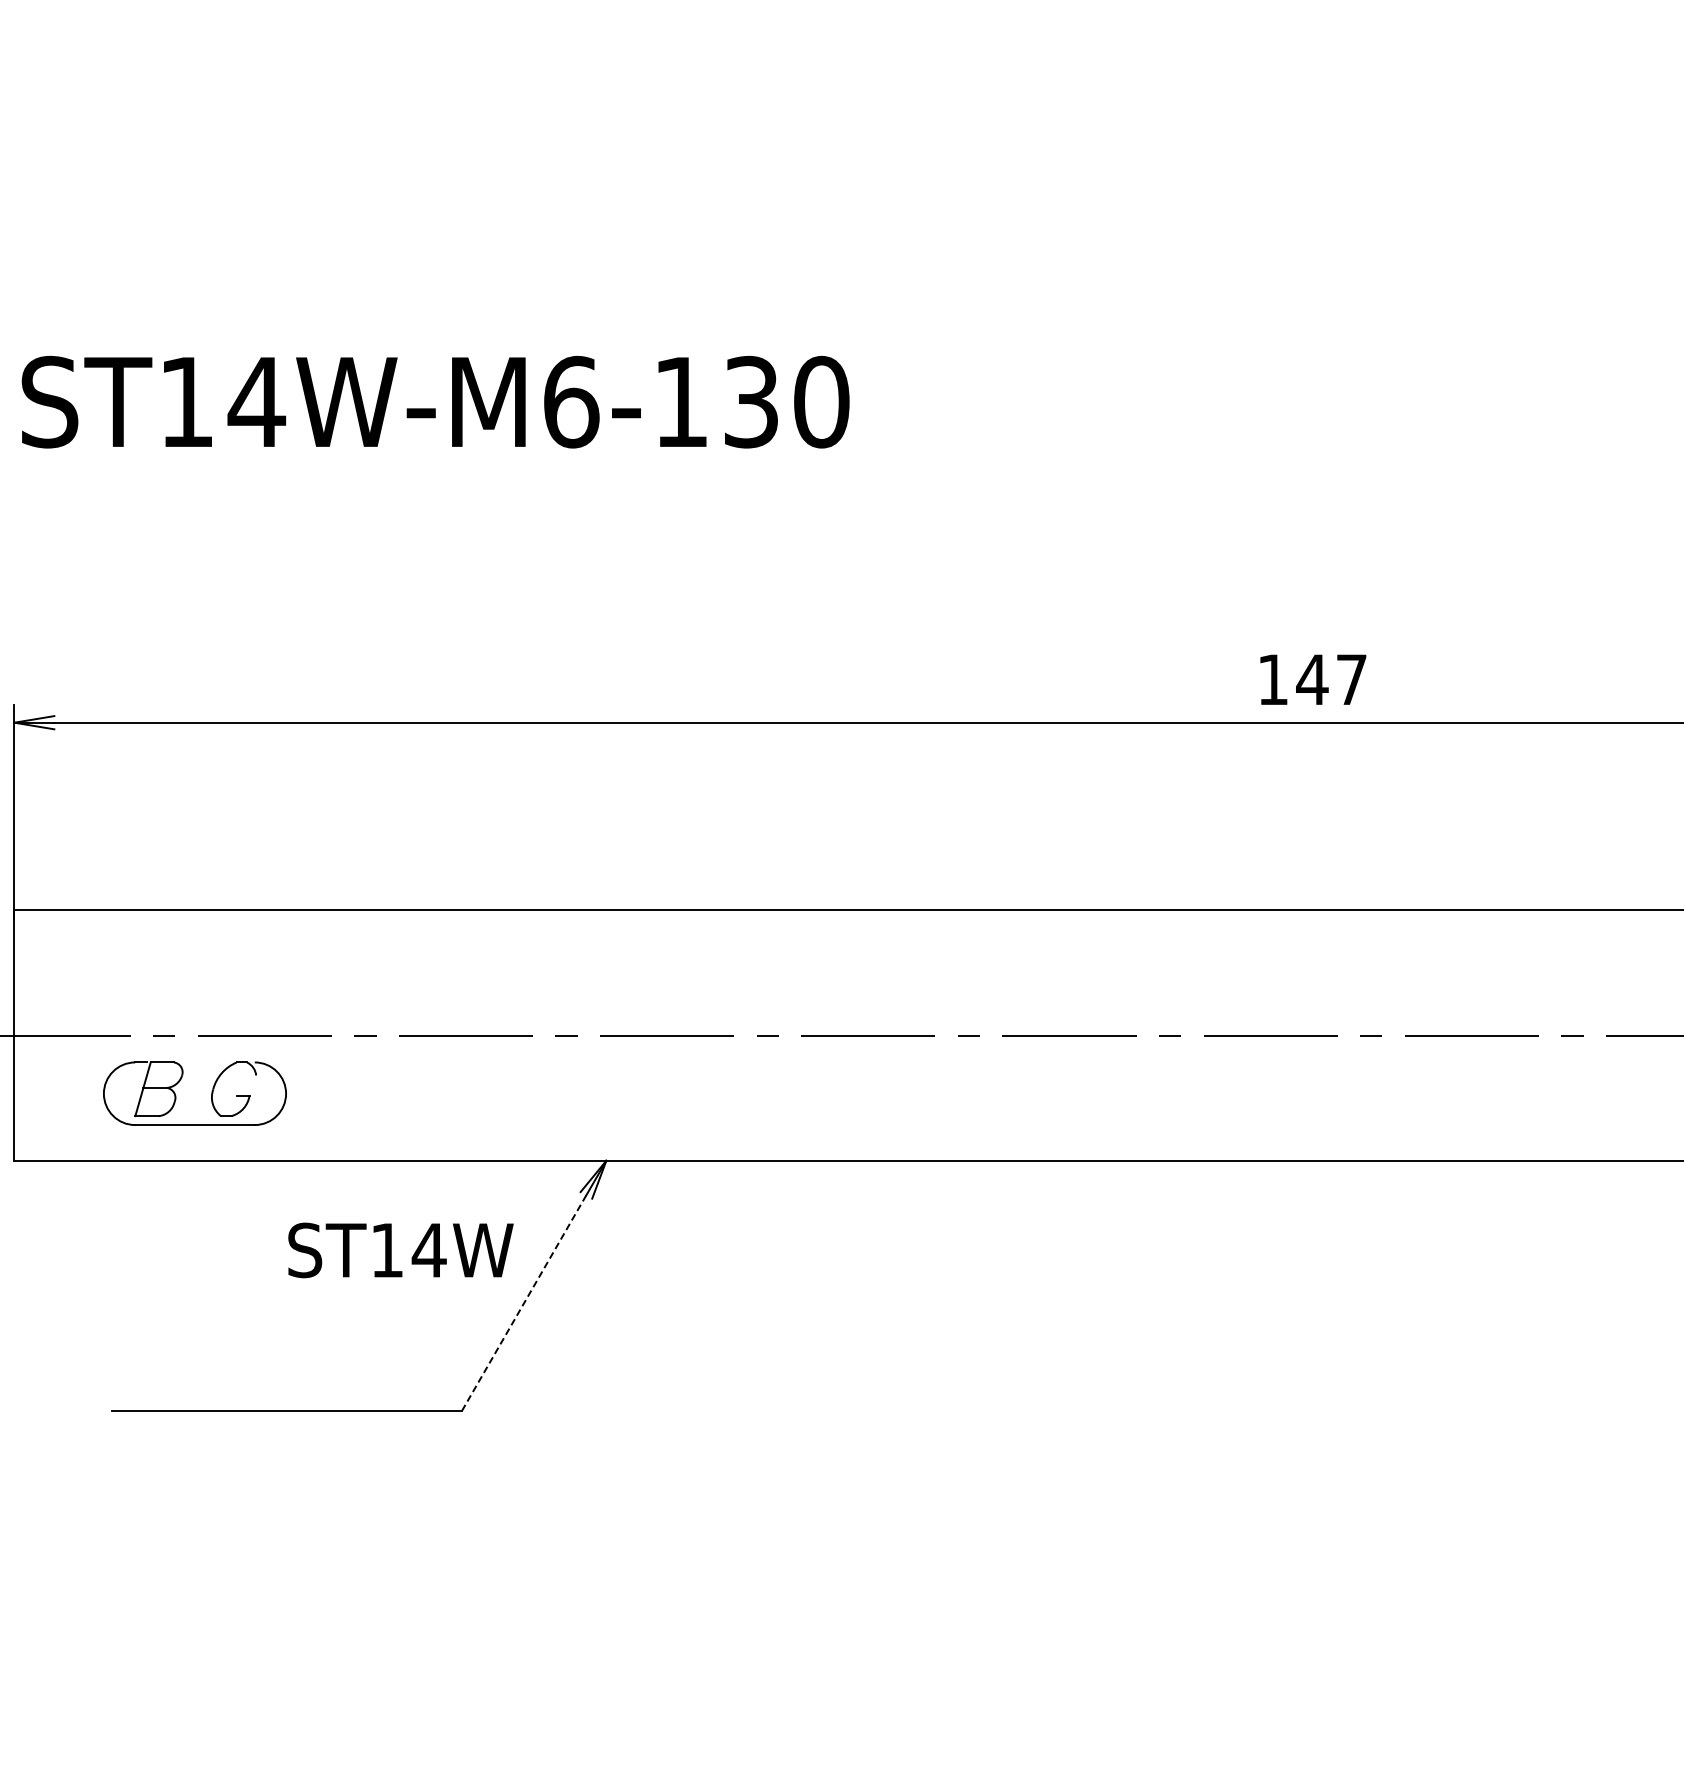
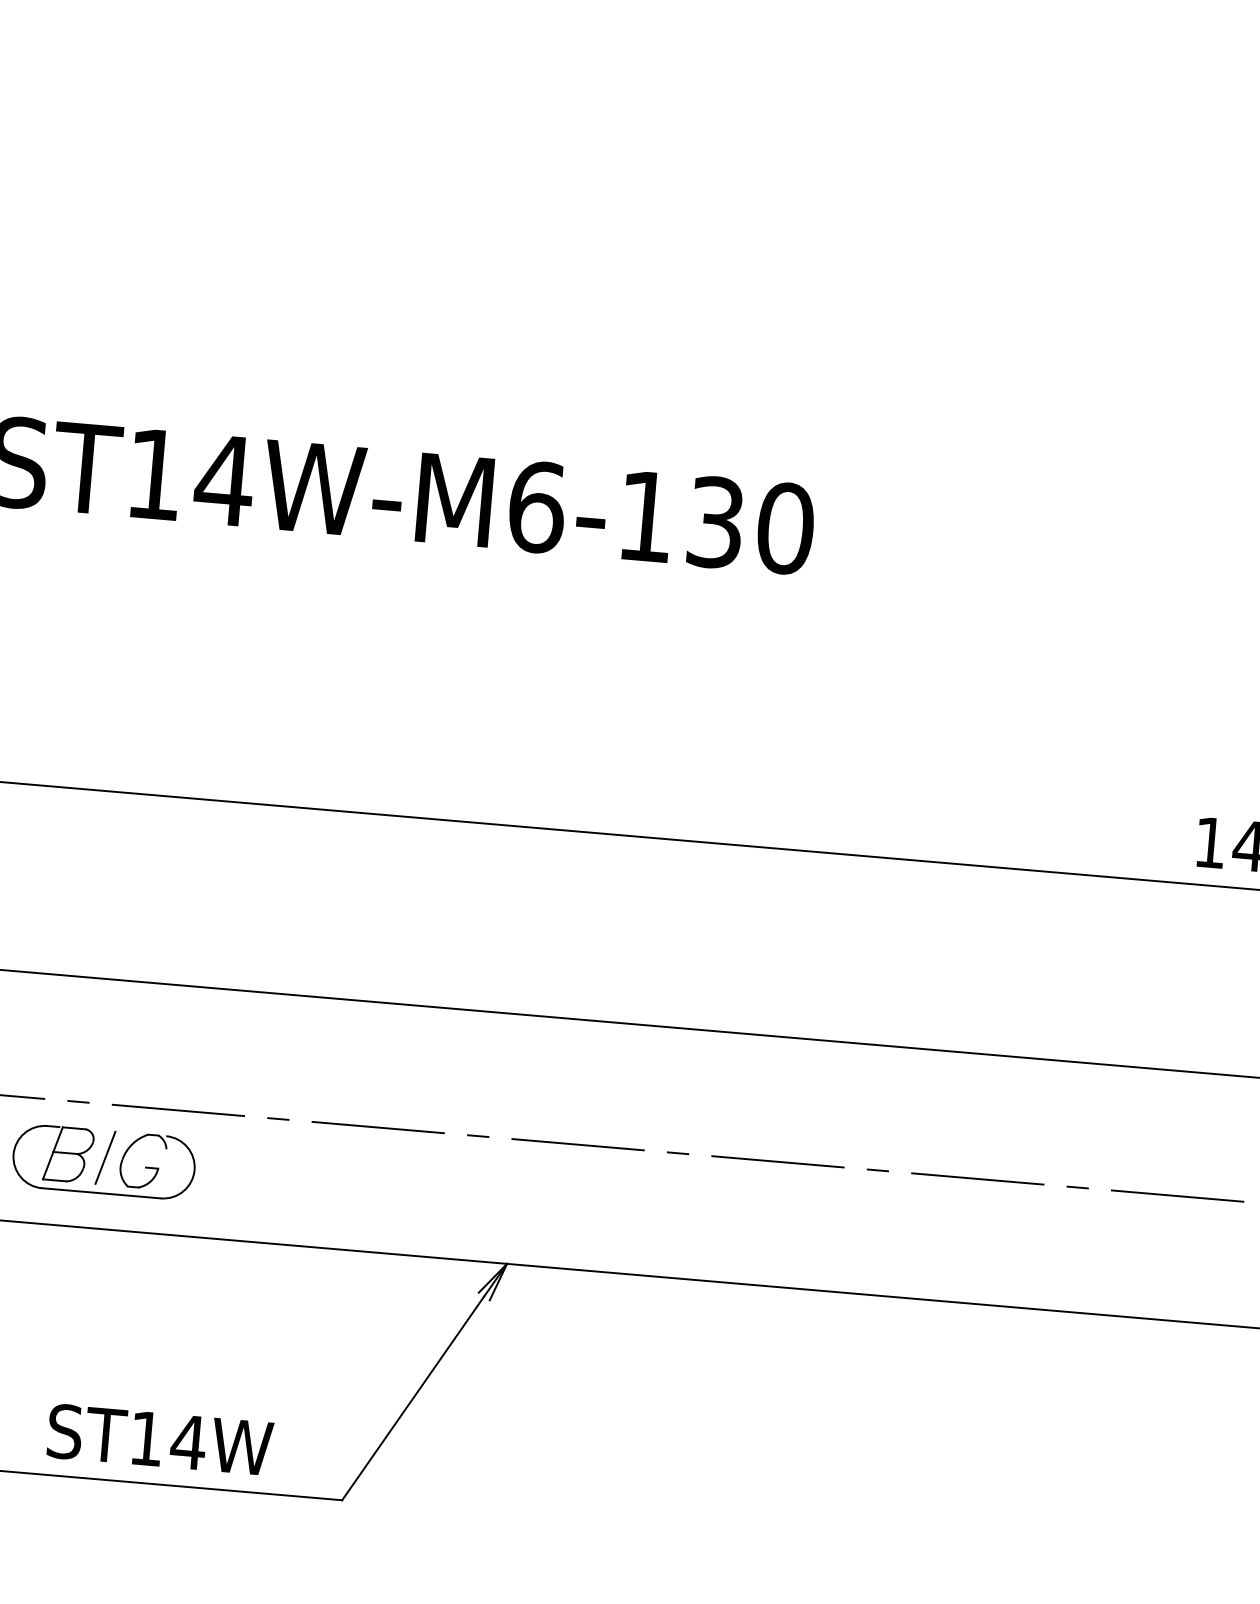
line: (195, 1089) -> (104, 1158), added
text: (400, 1250) -> (159, 1439), moved
line: (524, 1303) -> (413, 1398), dashed -> solid

